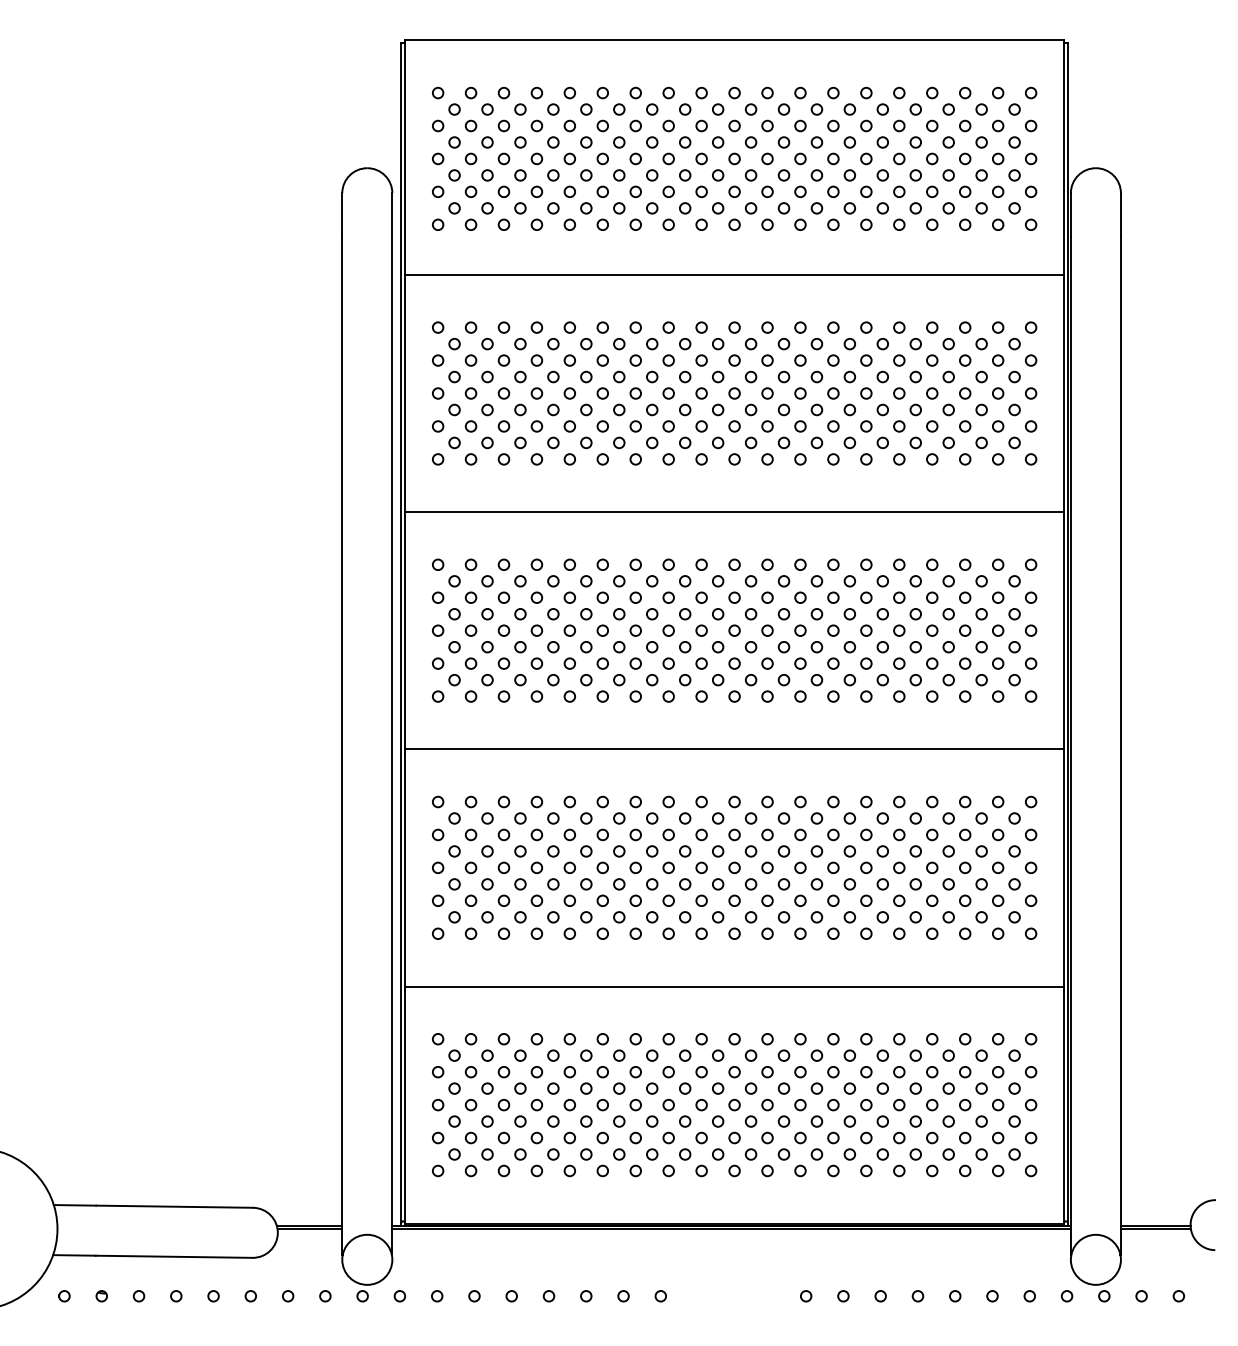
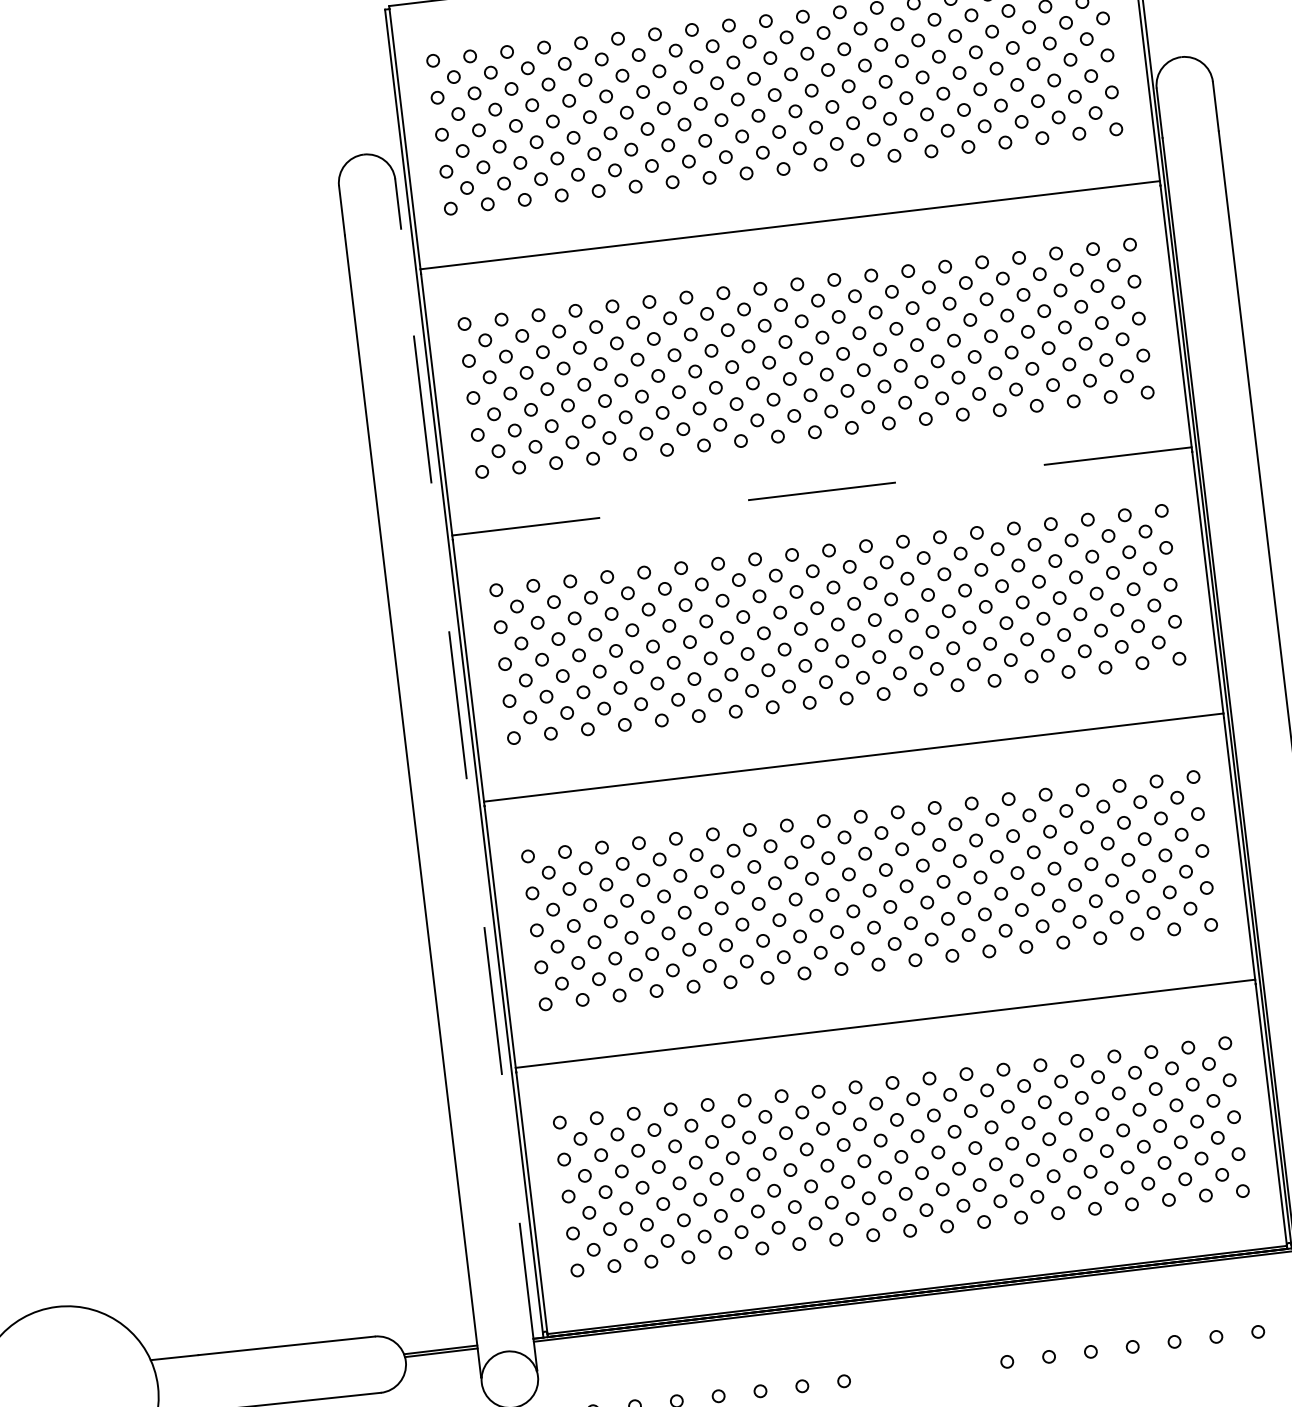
line: (735, 512) -> (823, 491), solid -> dashed
line: (392, 746) -> (469, 800), solid -> dashed

